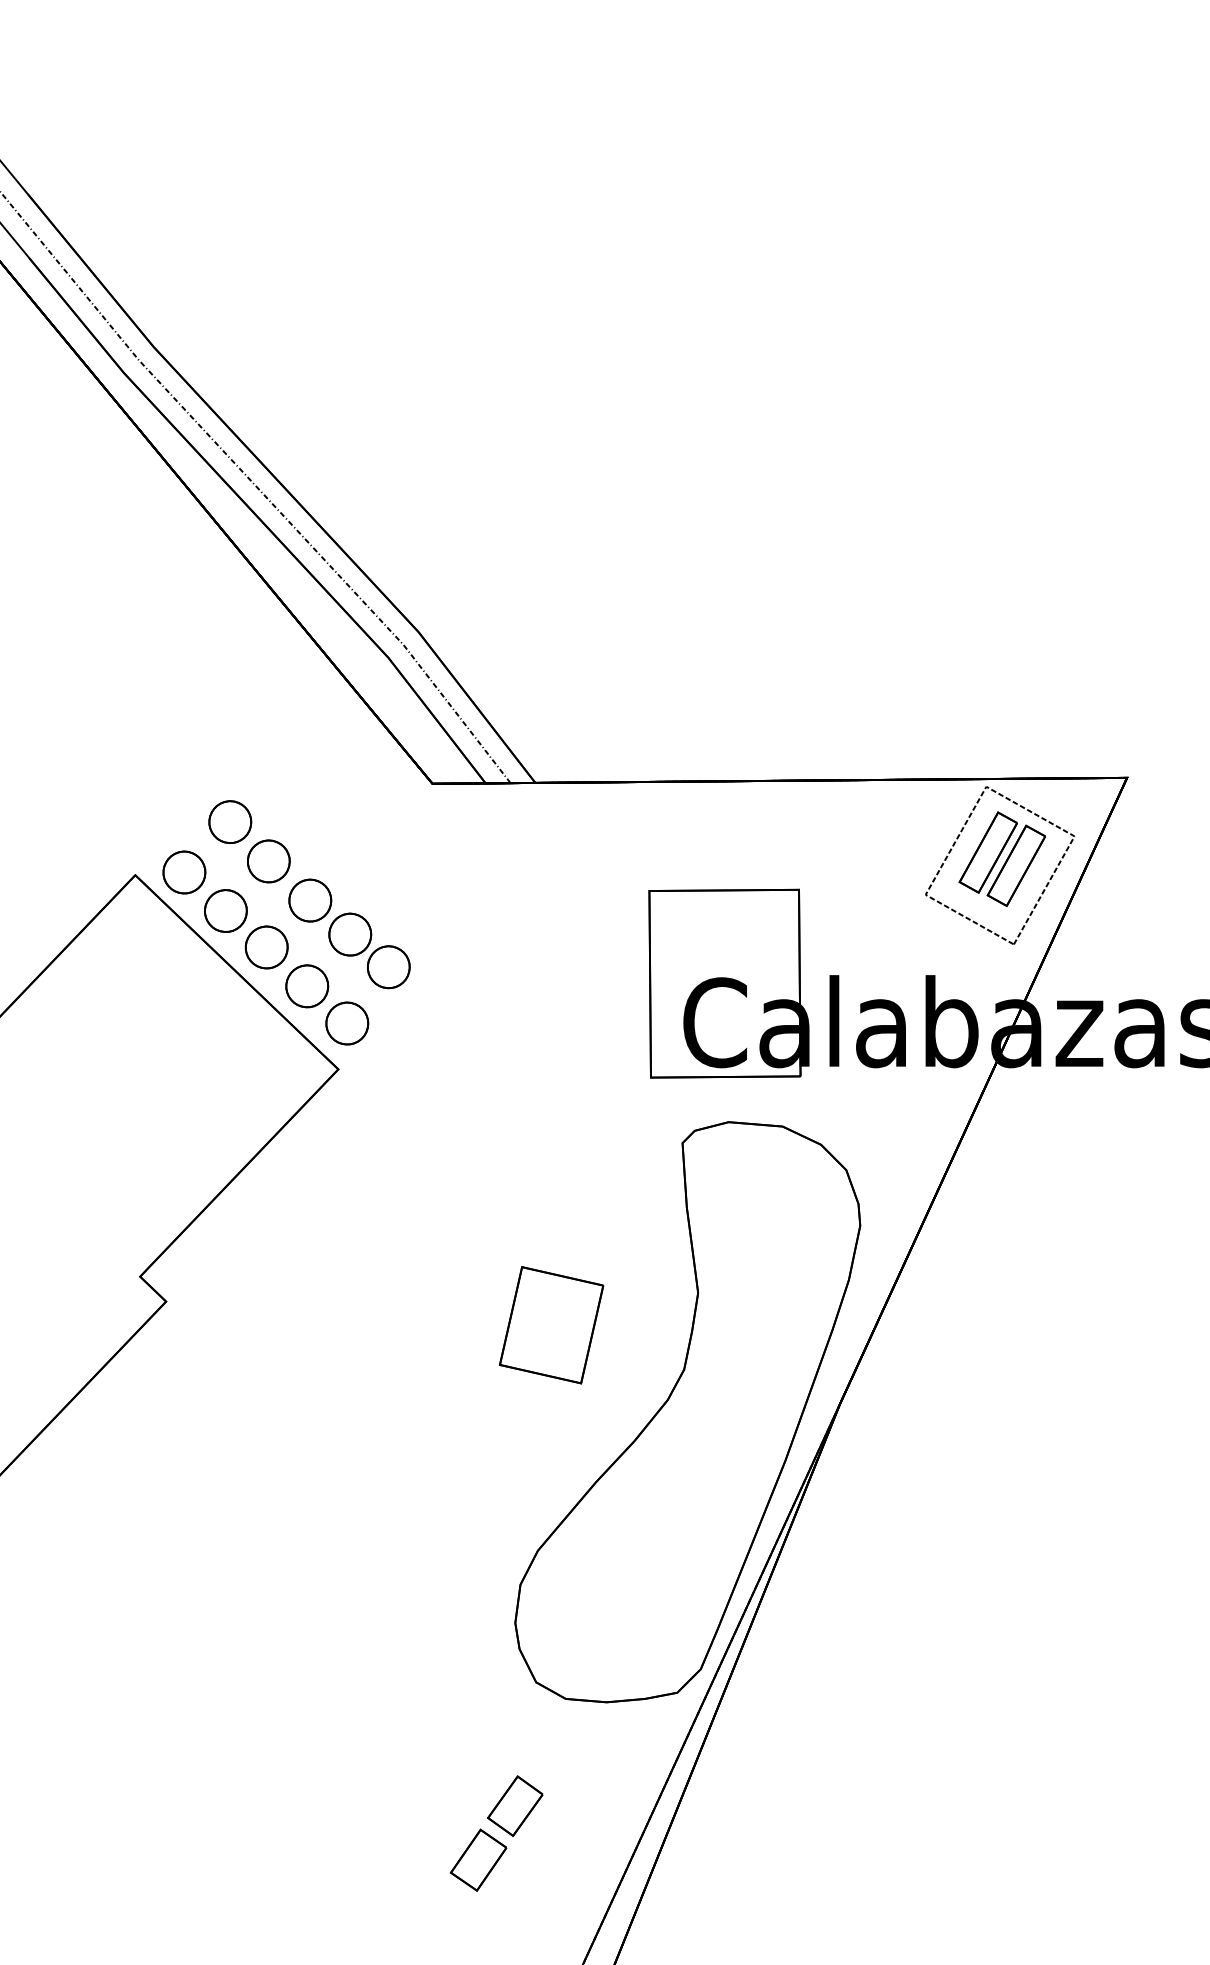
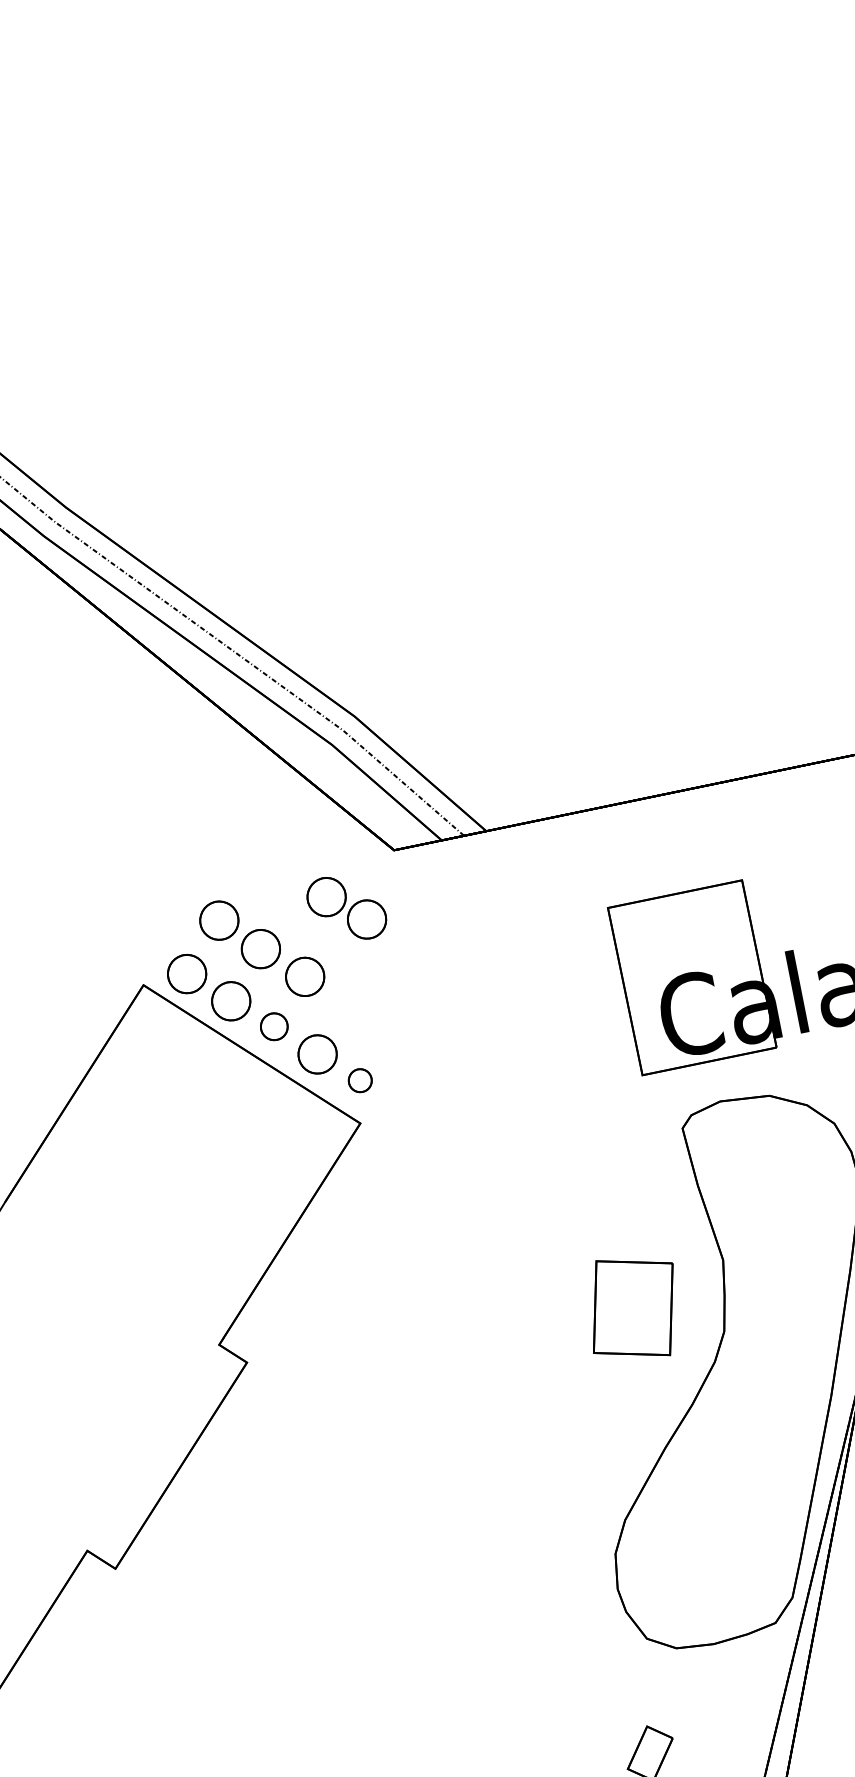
part: (266, 947) -> (274, 1026), size x0.7
part: (369, 950) -> (346, 907), moved
part: (347, 1023) -> (360, 1080), size x0.6
part: (551, 1325) -> (633, 1308), moved

